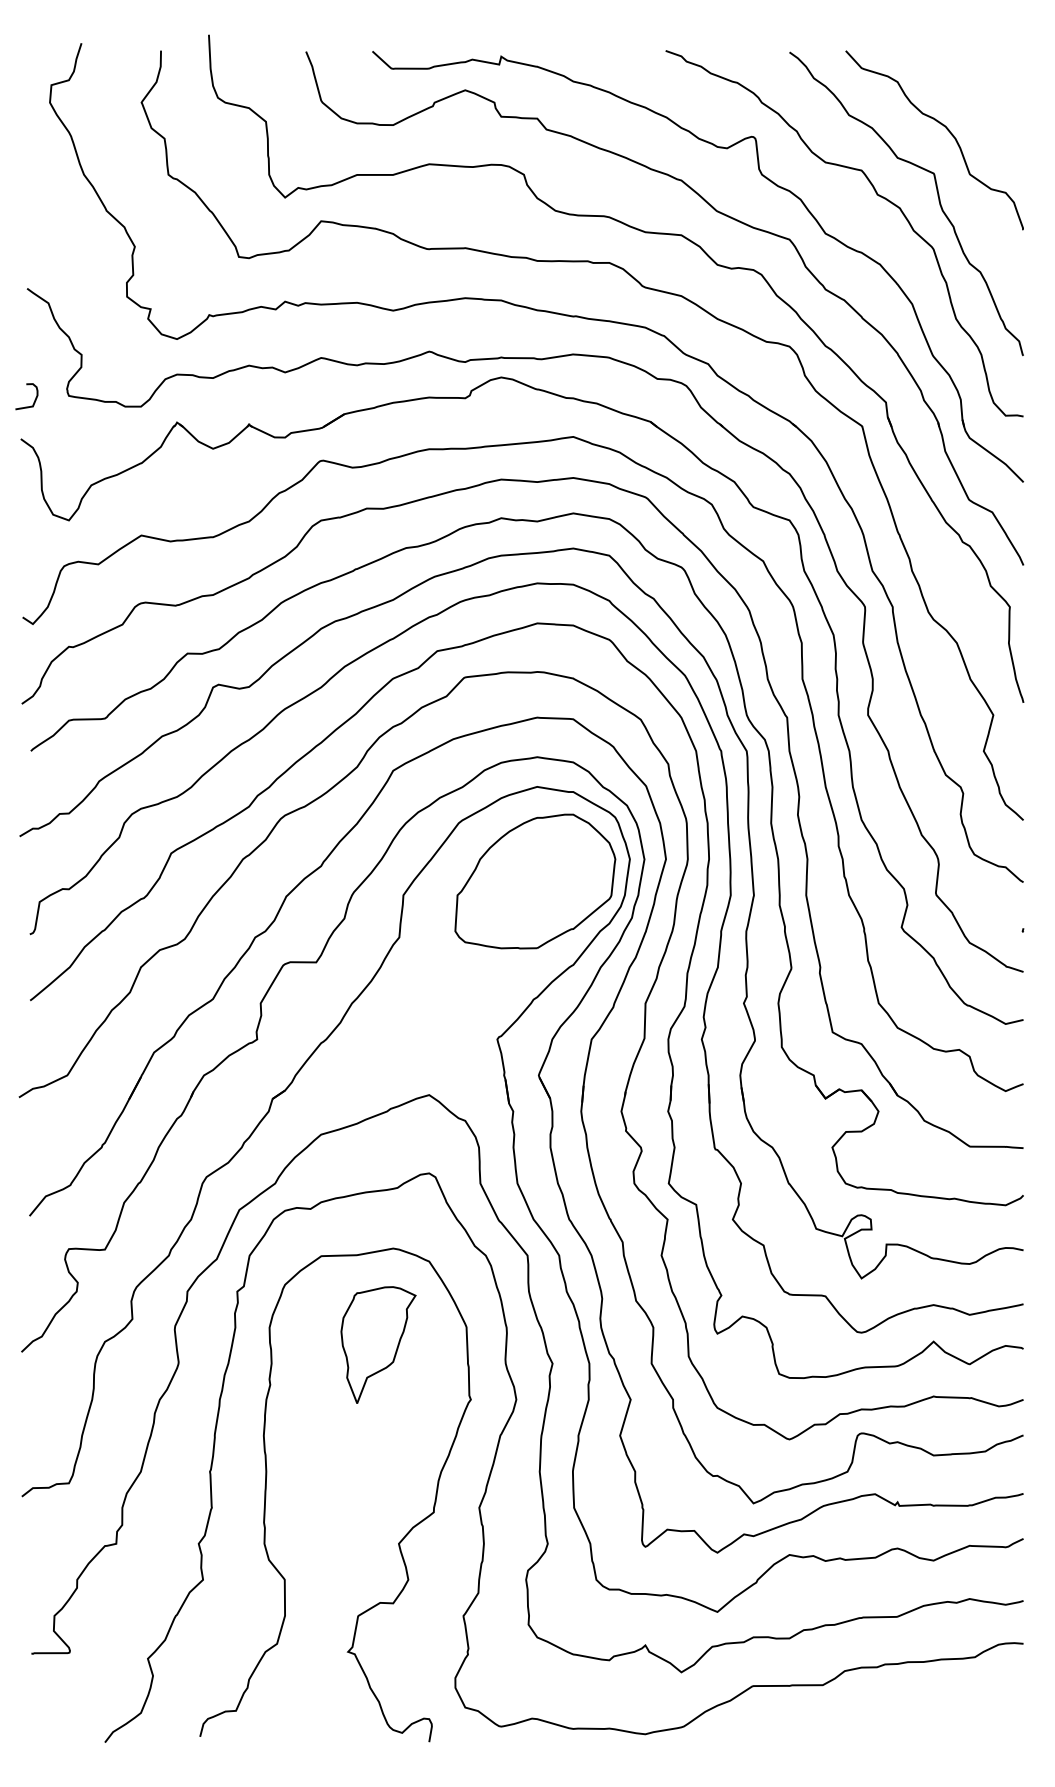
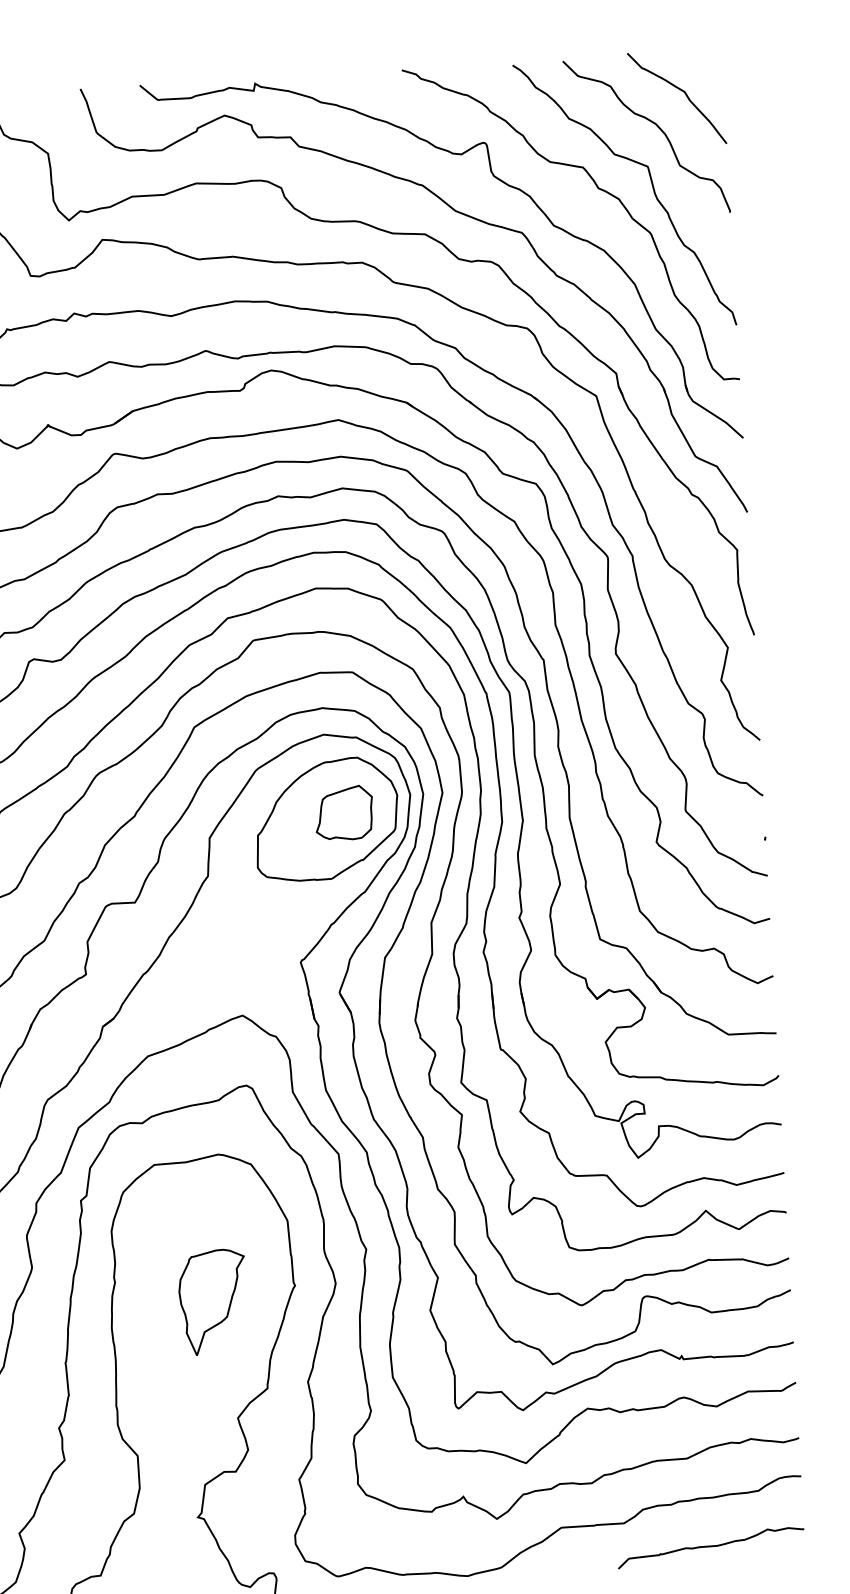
curve: (974, 90) -> (679, 90), added
part: (554, 875) -> (343, 813), added
part: (378, 1344) -> (213, 1301), moved
curve: (918, 1717) -> (711, 1547), added

